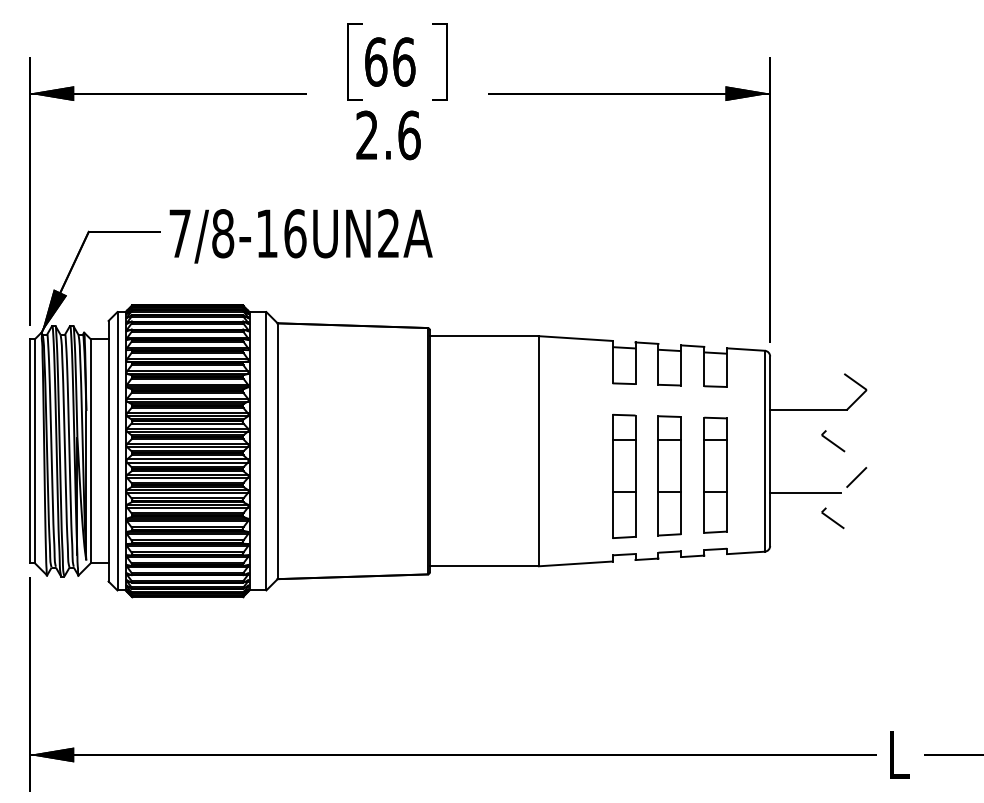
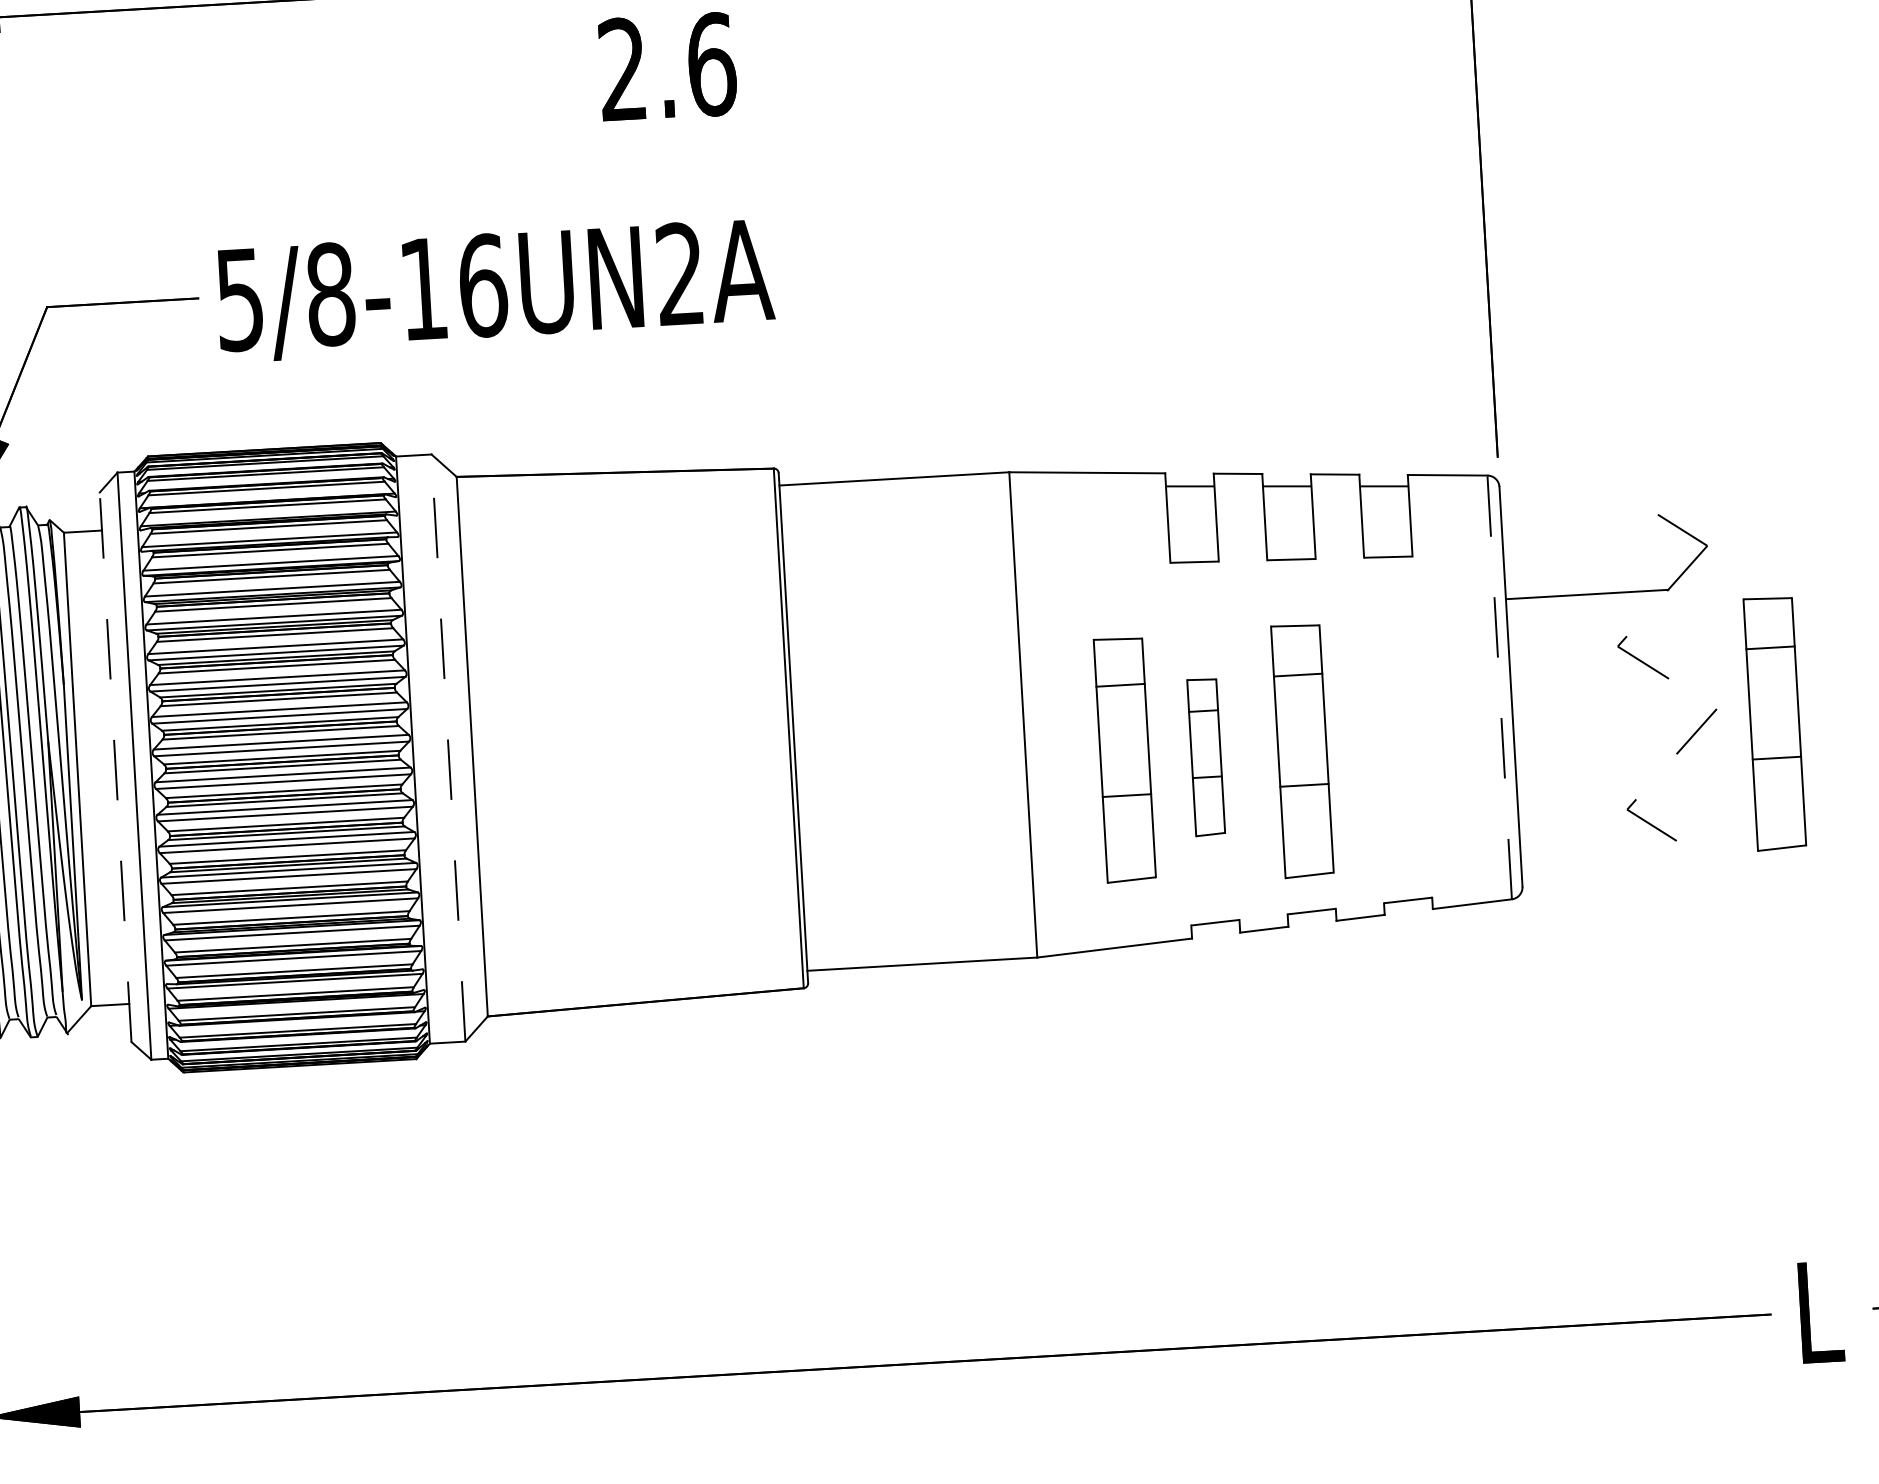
text: (179, 233) -> (238, 299), 7/8-16UN2A -> 5/8-16UN2A
line: (108, 450) -> (115, 765), solid -> dashed
line: (266, 450) -> (448, 746), solid -> dashed
line: (764, 450) -> (1498, 685), solid -> dashed
part: (715, 474) -> (1124, 758), moved
part: (624, 475) -> (1206, 755), size x0.6
part: (893, 475) -> (1774, 722), added
line: (805, 492) -> (1590, 769), removed

